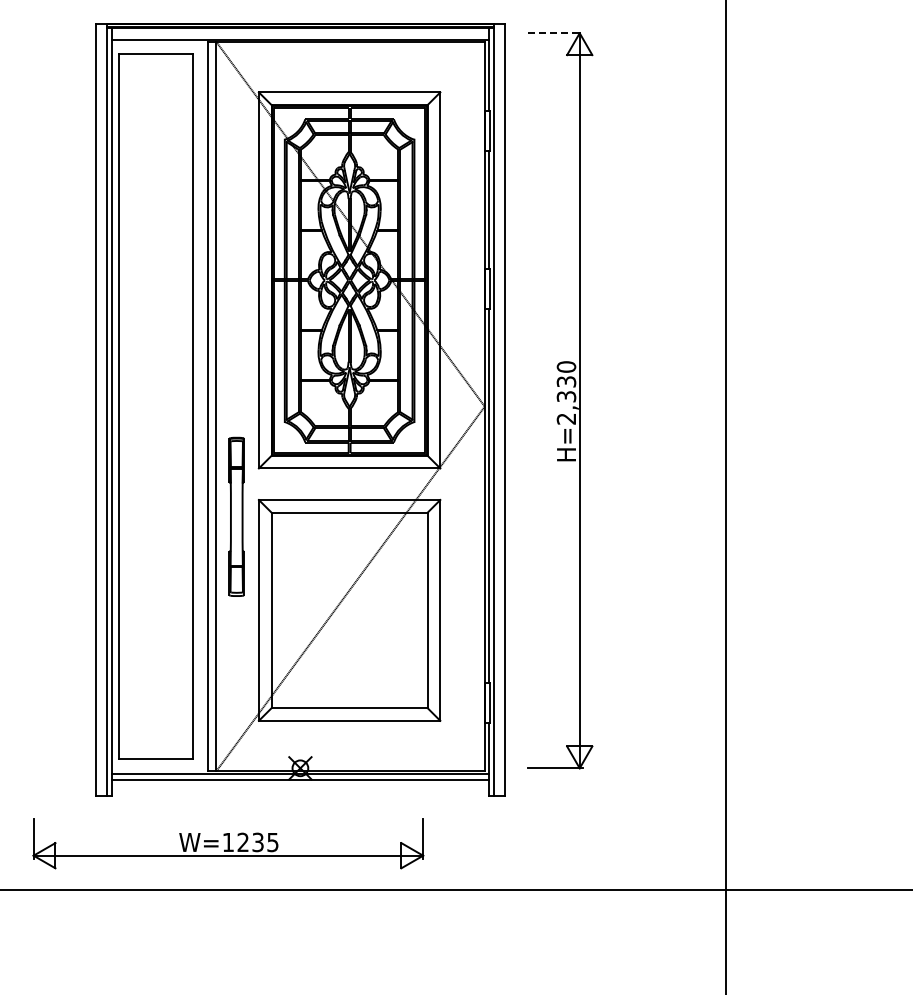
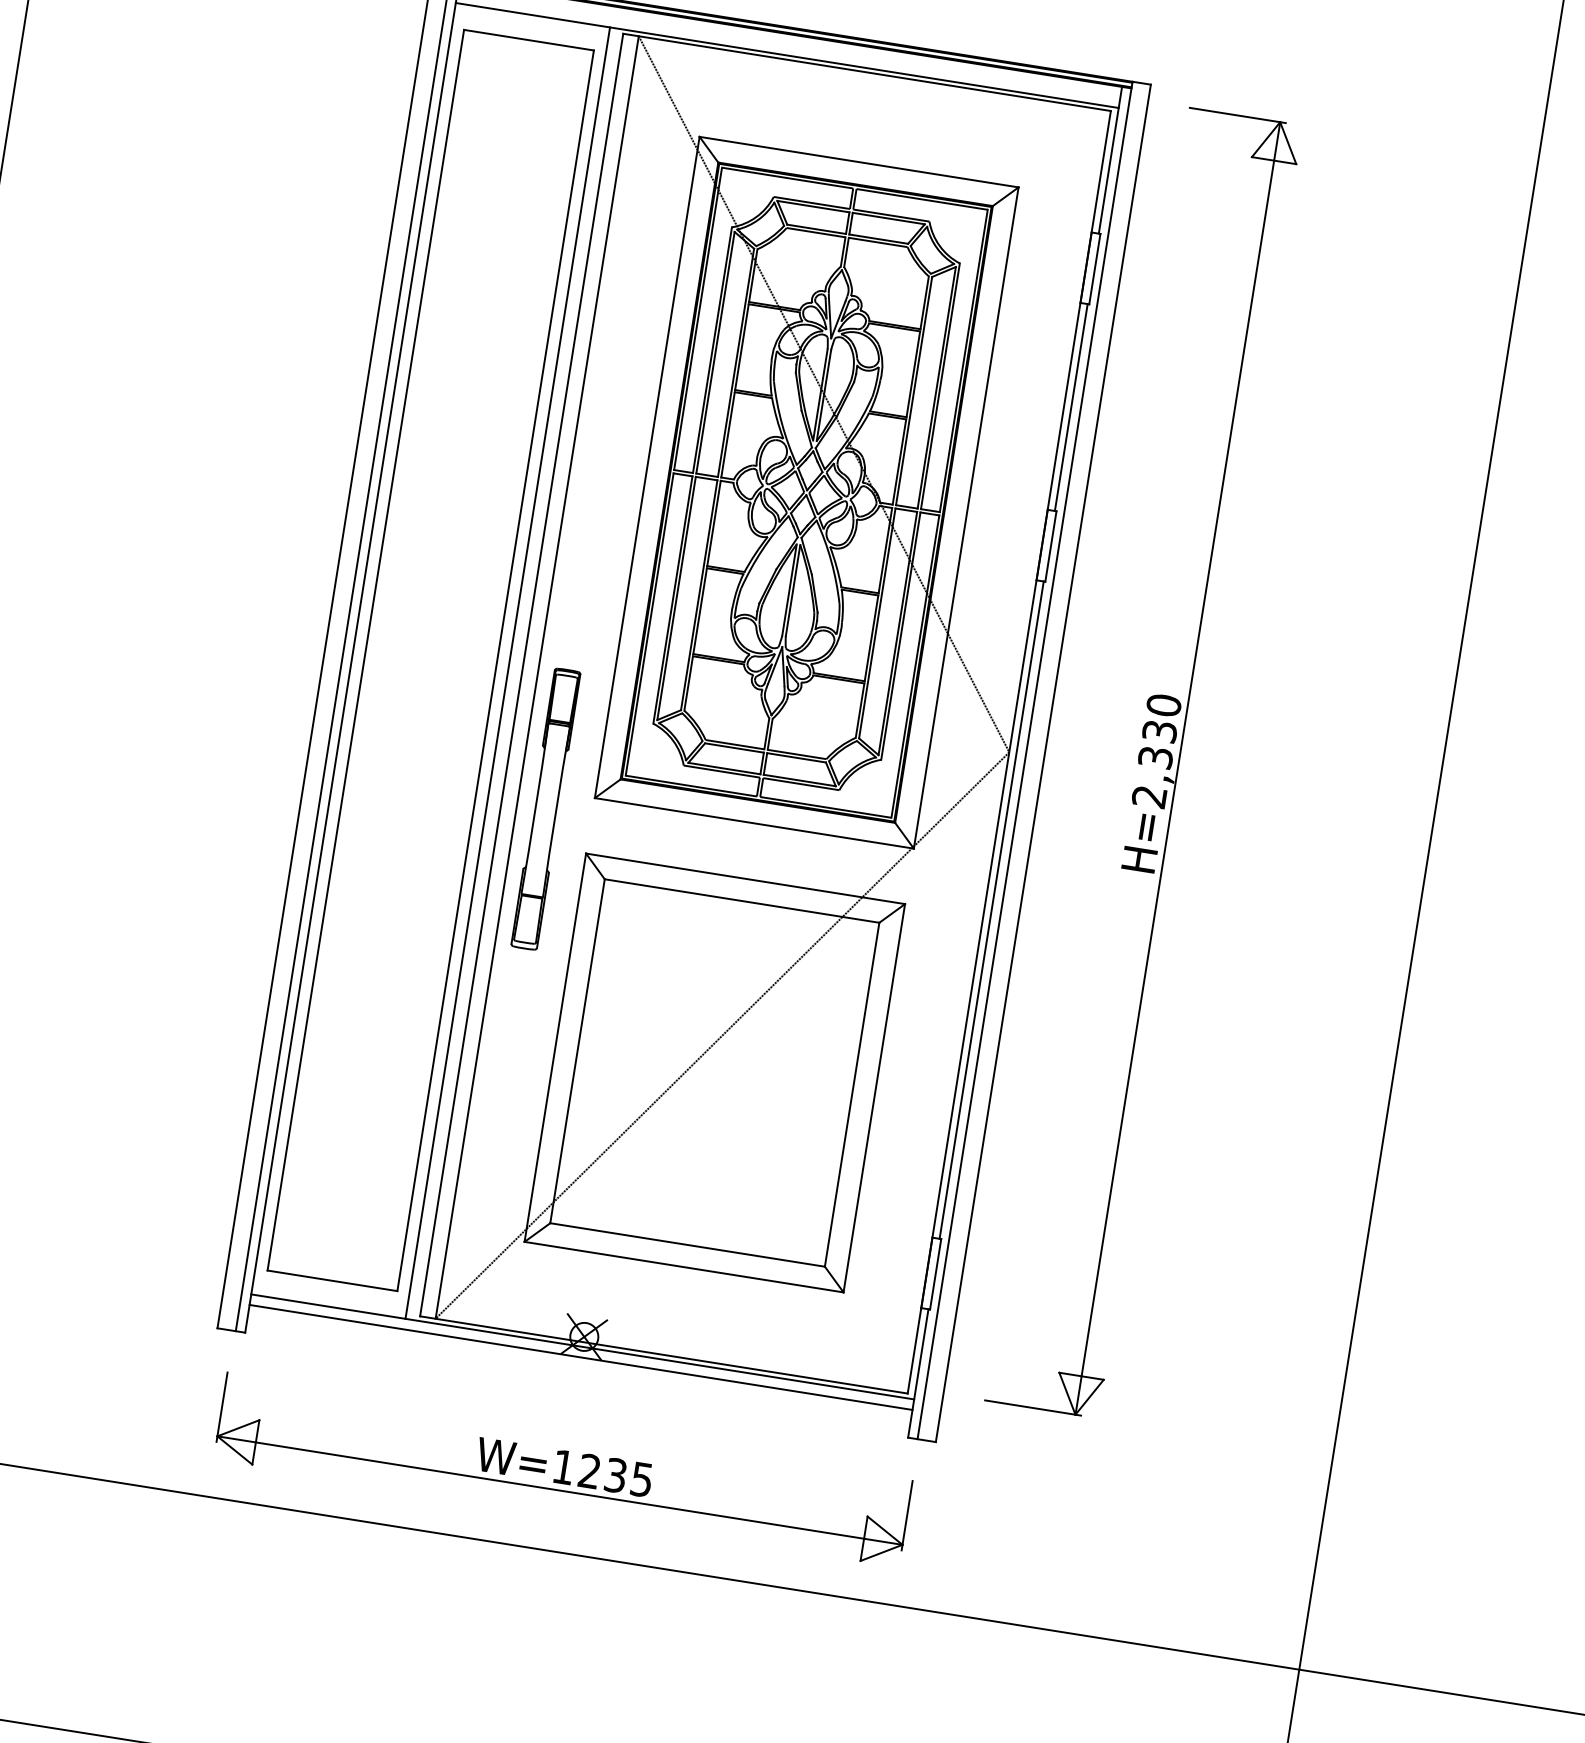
line: (556, 33) -> (1239, 116), dashed -> solid
line: (199, 406) -> (507, 672), added
part: (236, 516) -> (545, 808), moved
part: (228, 843) -> (563, 1469), moved

